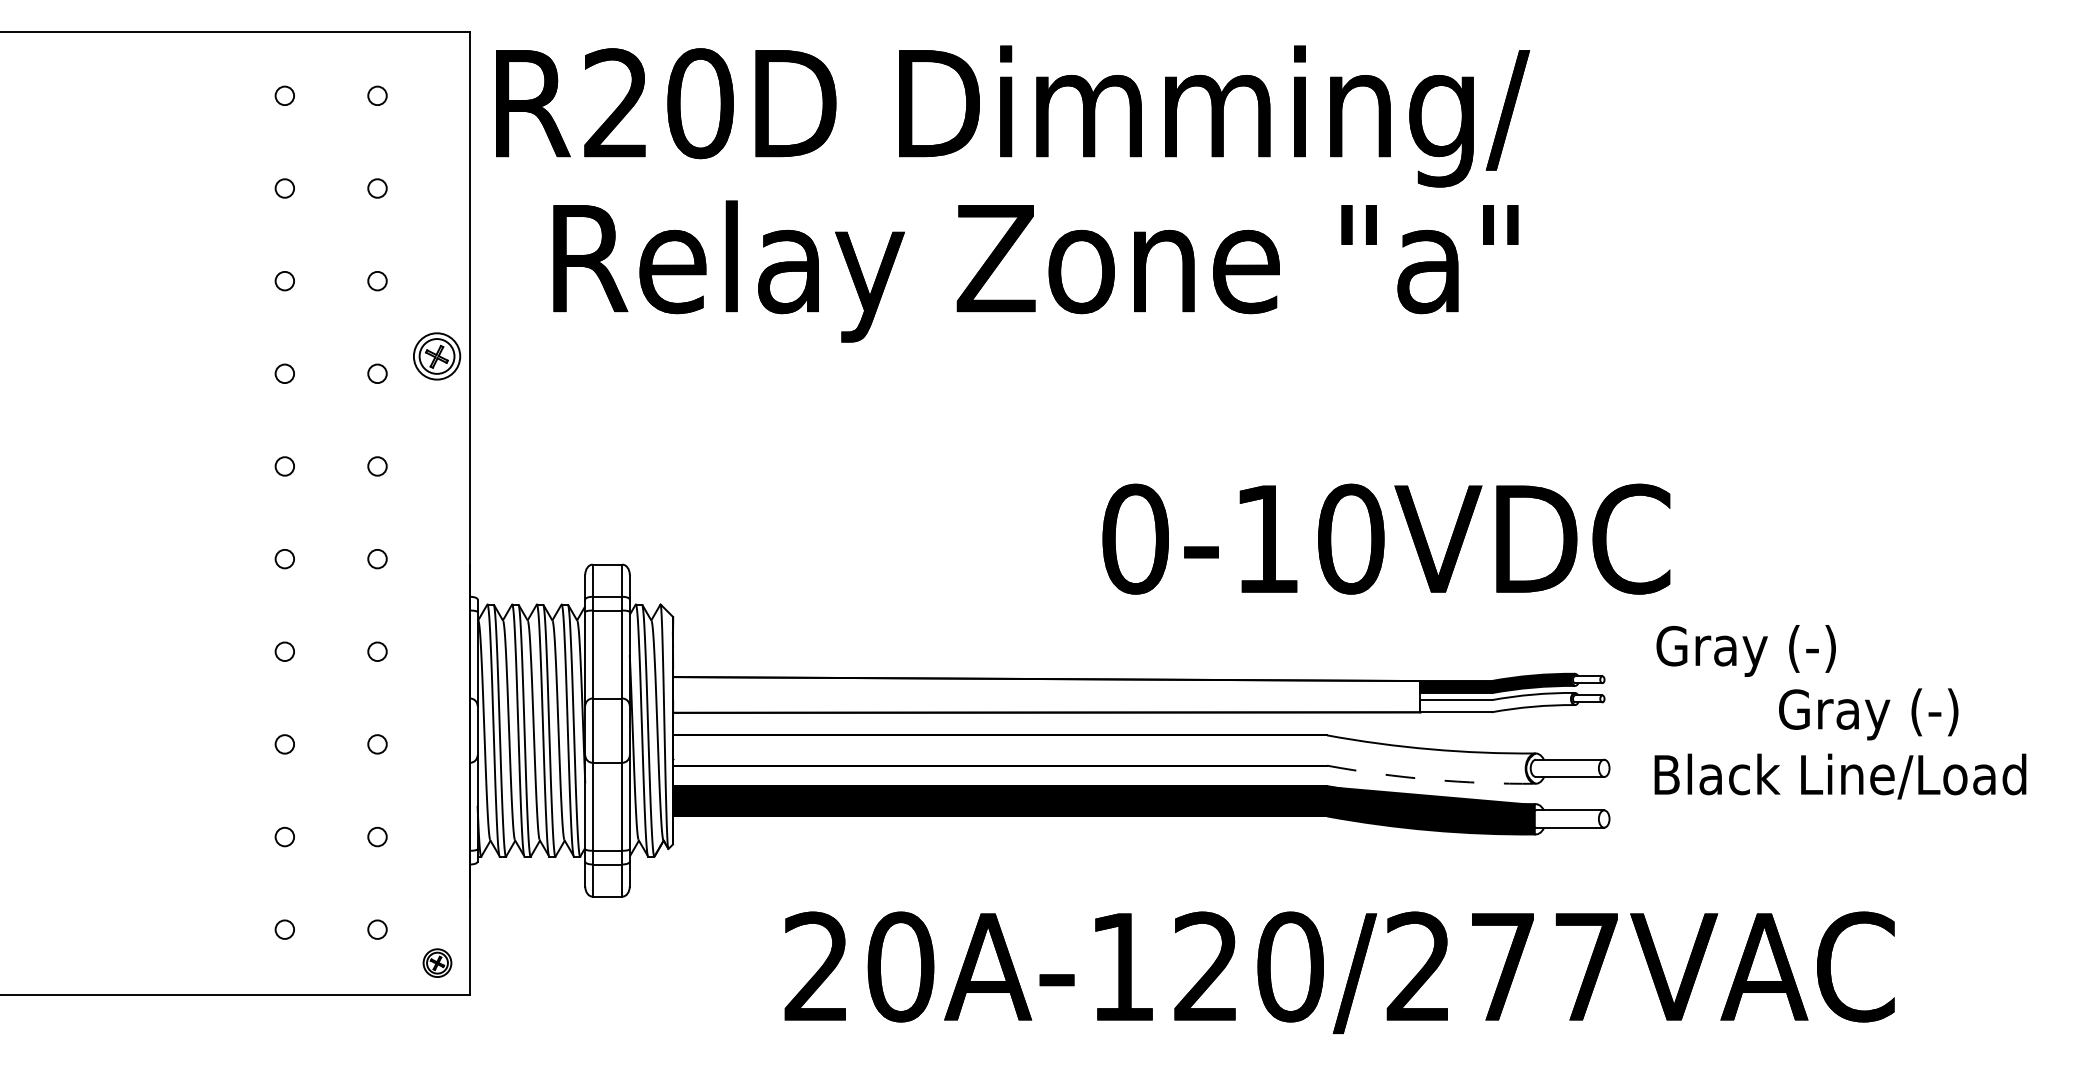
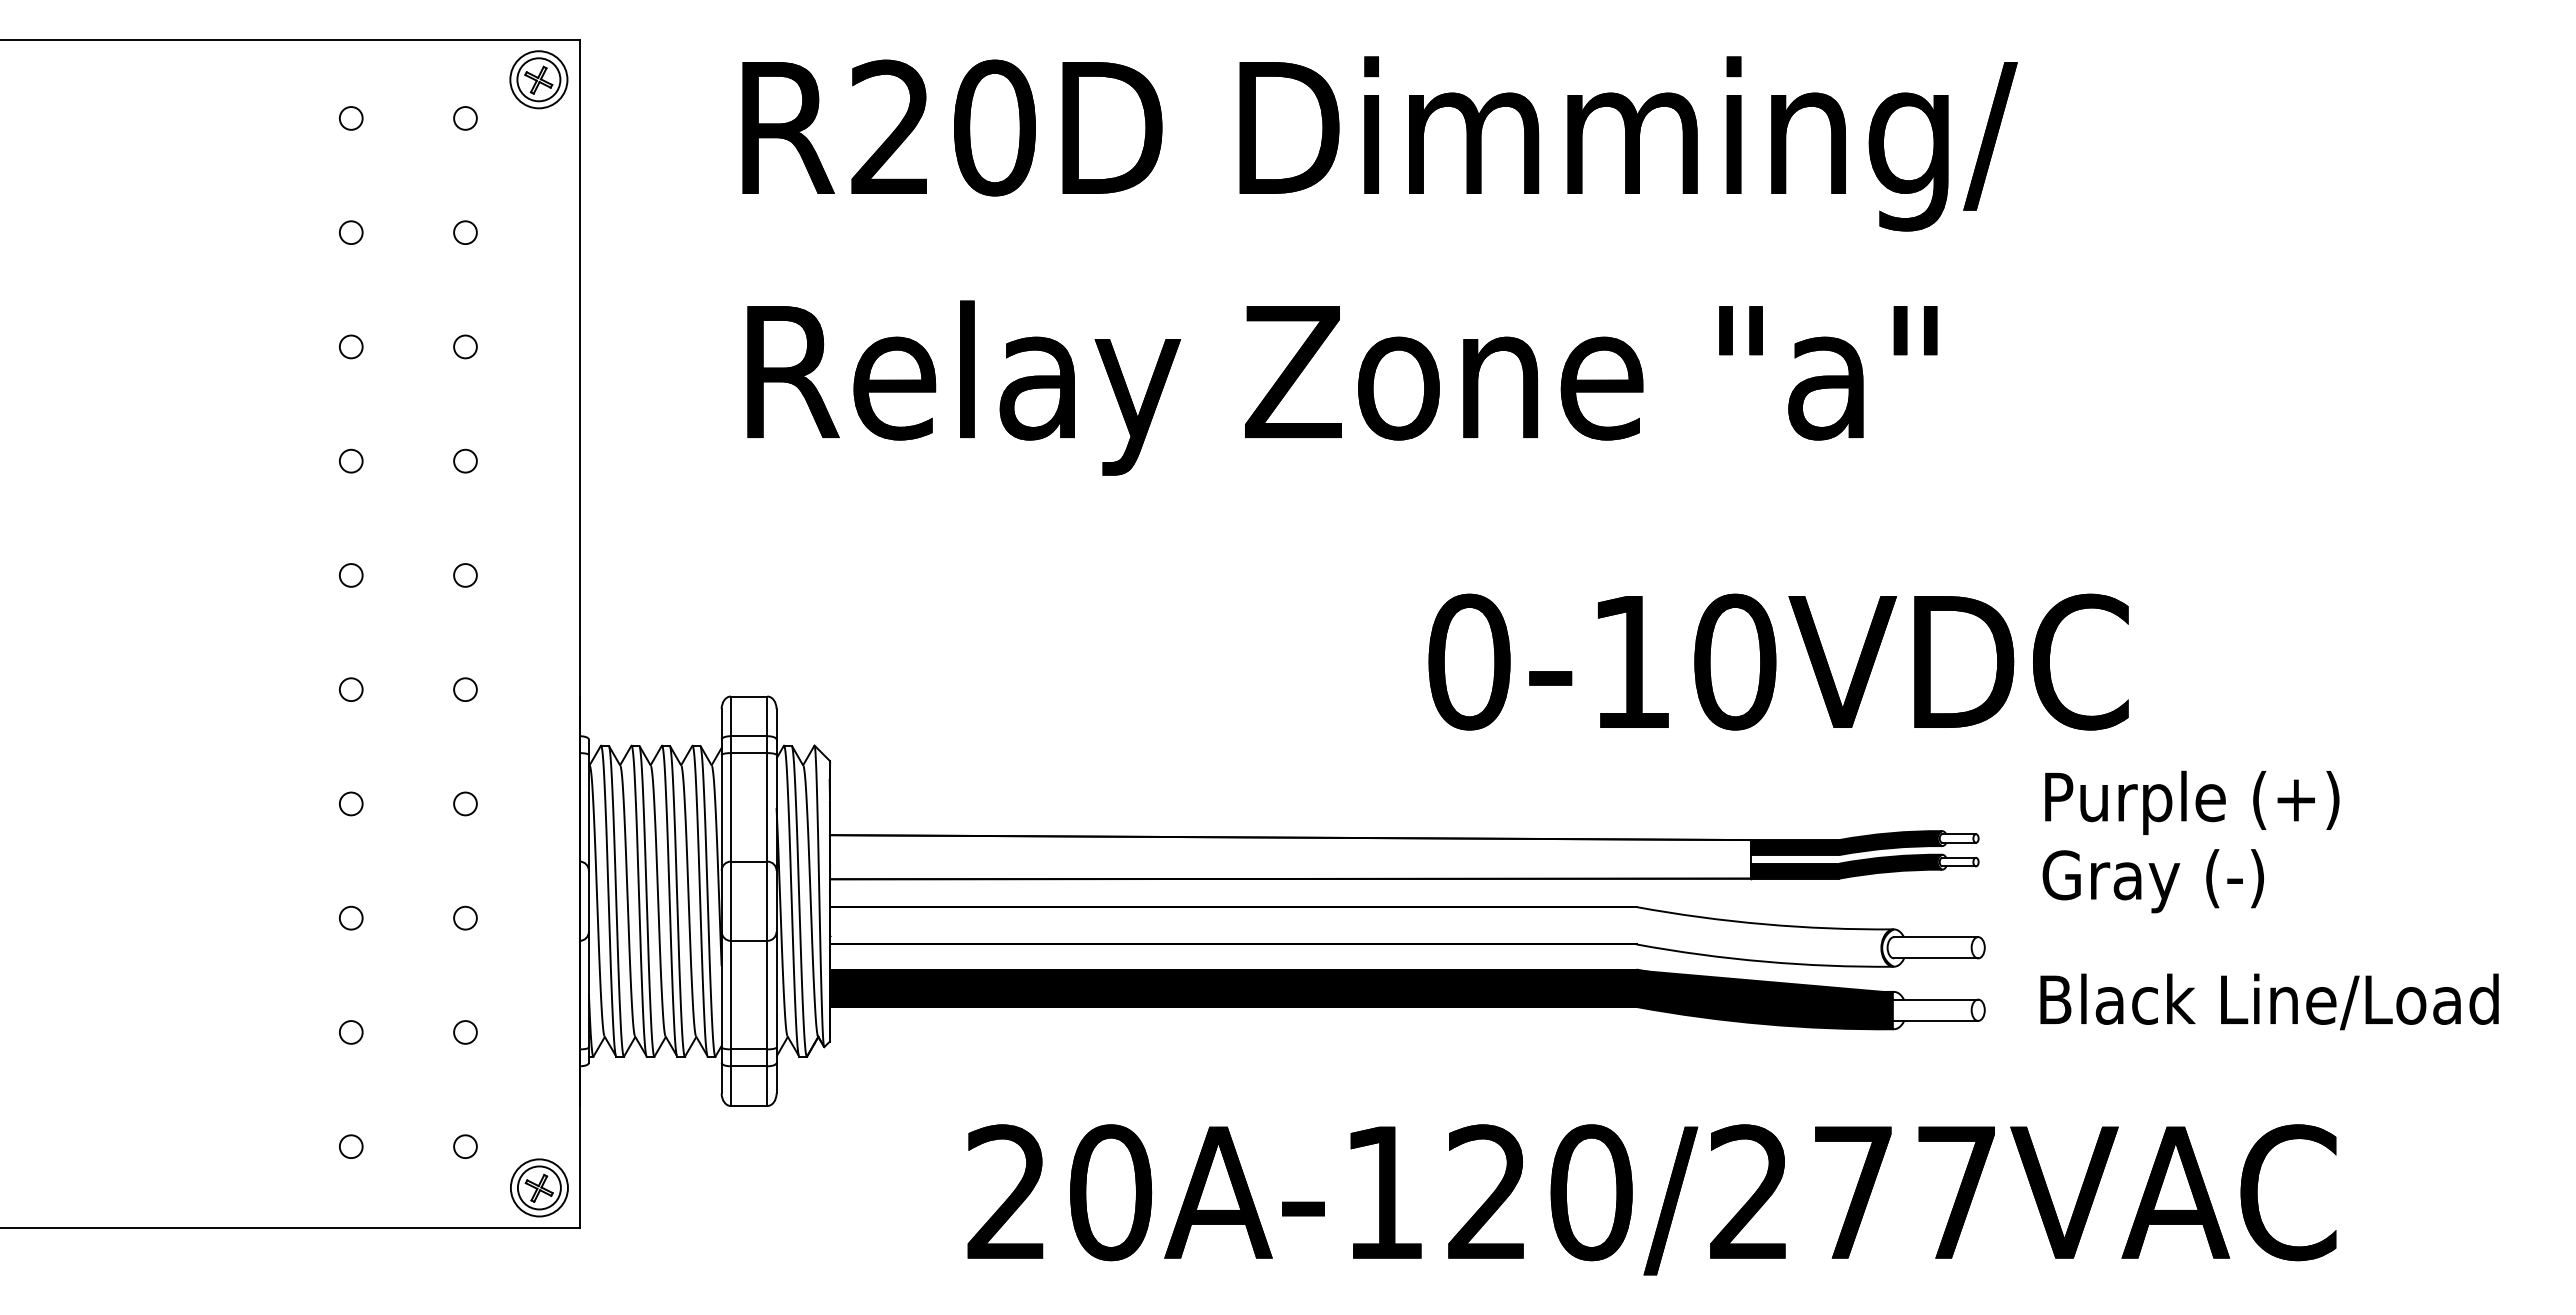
text: (1012, 116) -> (1379, 143), moved
text: (1035, 271) -> (1342, 387), moved
part: (436, 356) -> (538, 79), moved
text: (1386, 538) -> (1778, 661), moved
text: (1776, 650) -> (2190, 802), Gray (-) -> Purple (+)
fill: (1497, 702) -> (1846, 866), added
text: (1867, 714) -> (2152, 881), moved
text: (1840, 776) -> (2269, 1001), moved
arc: (1430, 779) -> (1764, 961), dashed -> solid
part: (437, 962) -> (539, 1187), size x1.67

